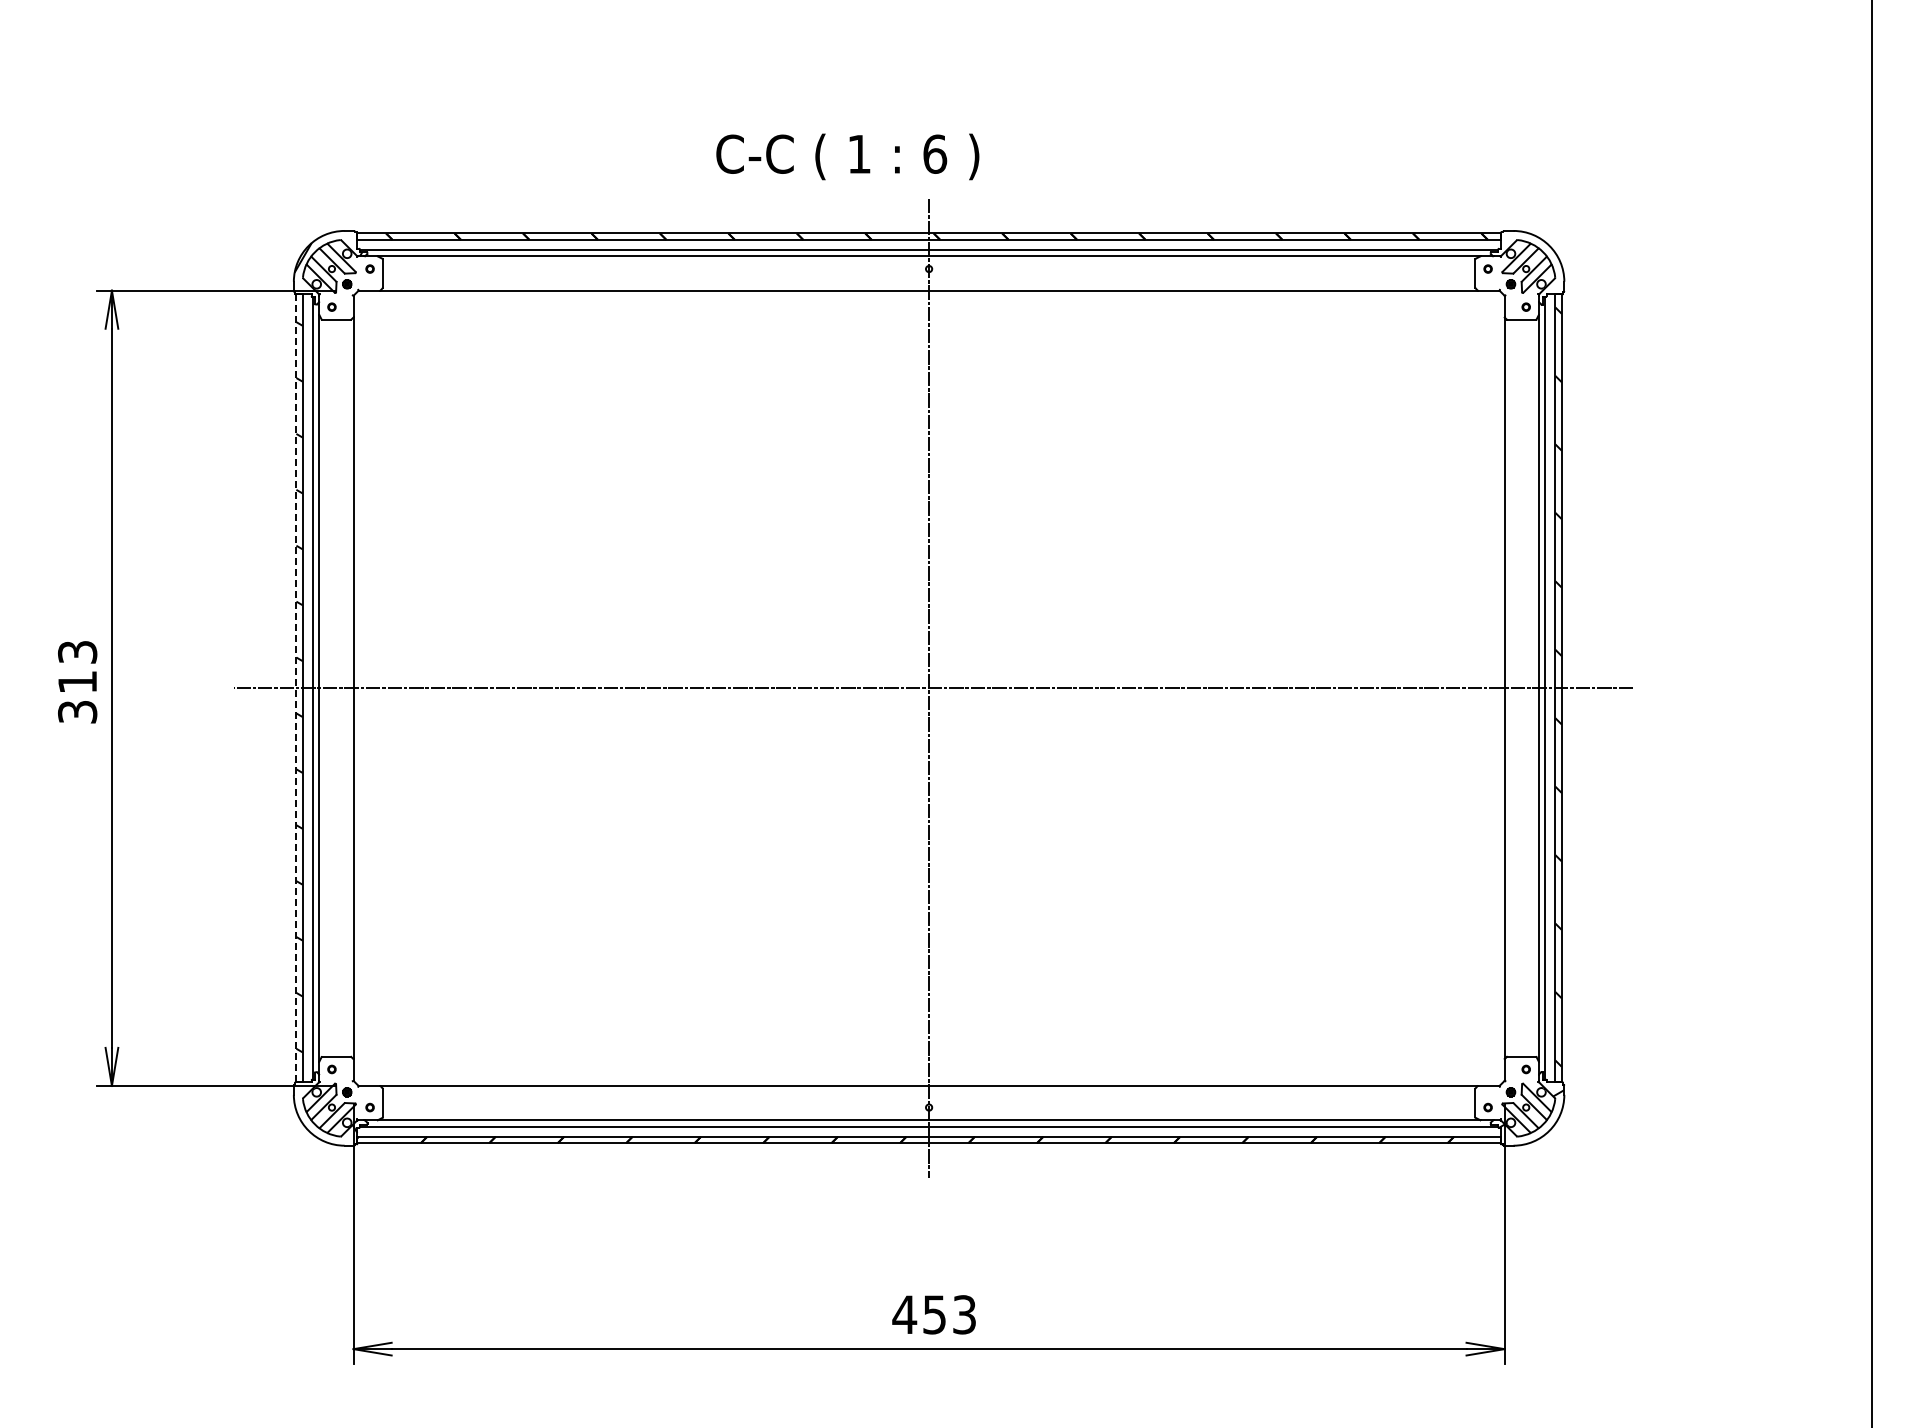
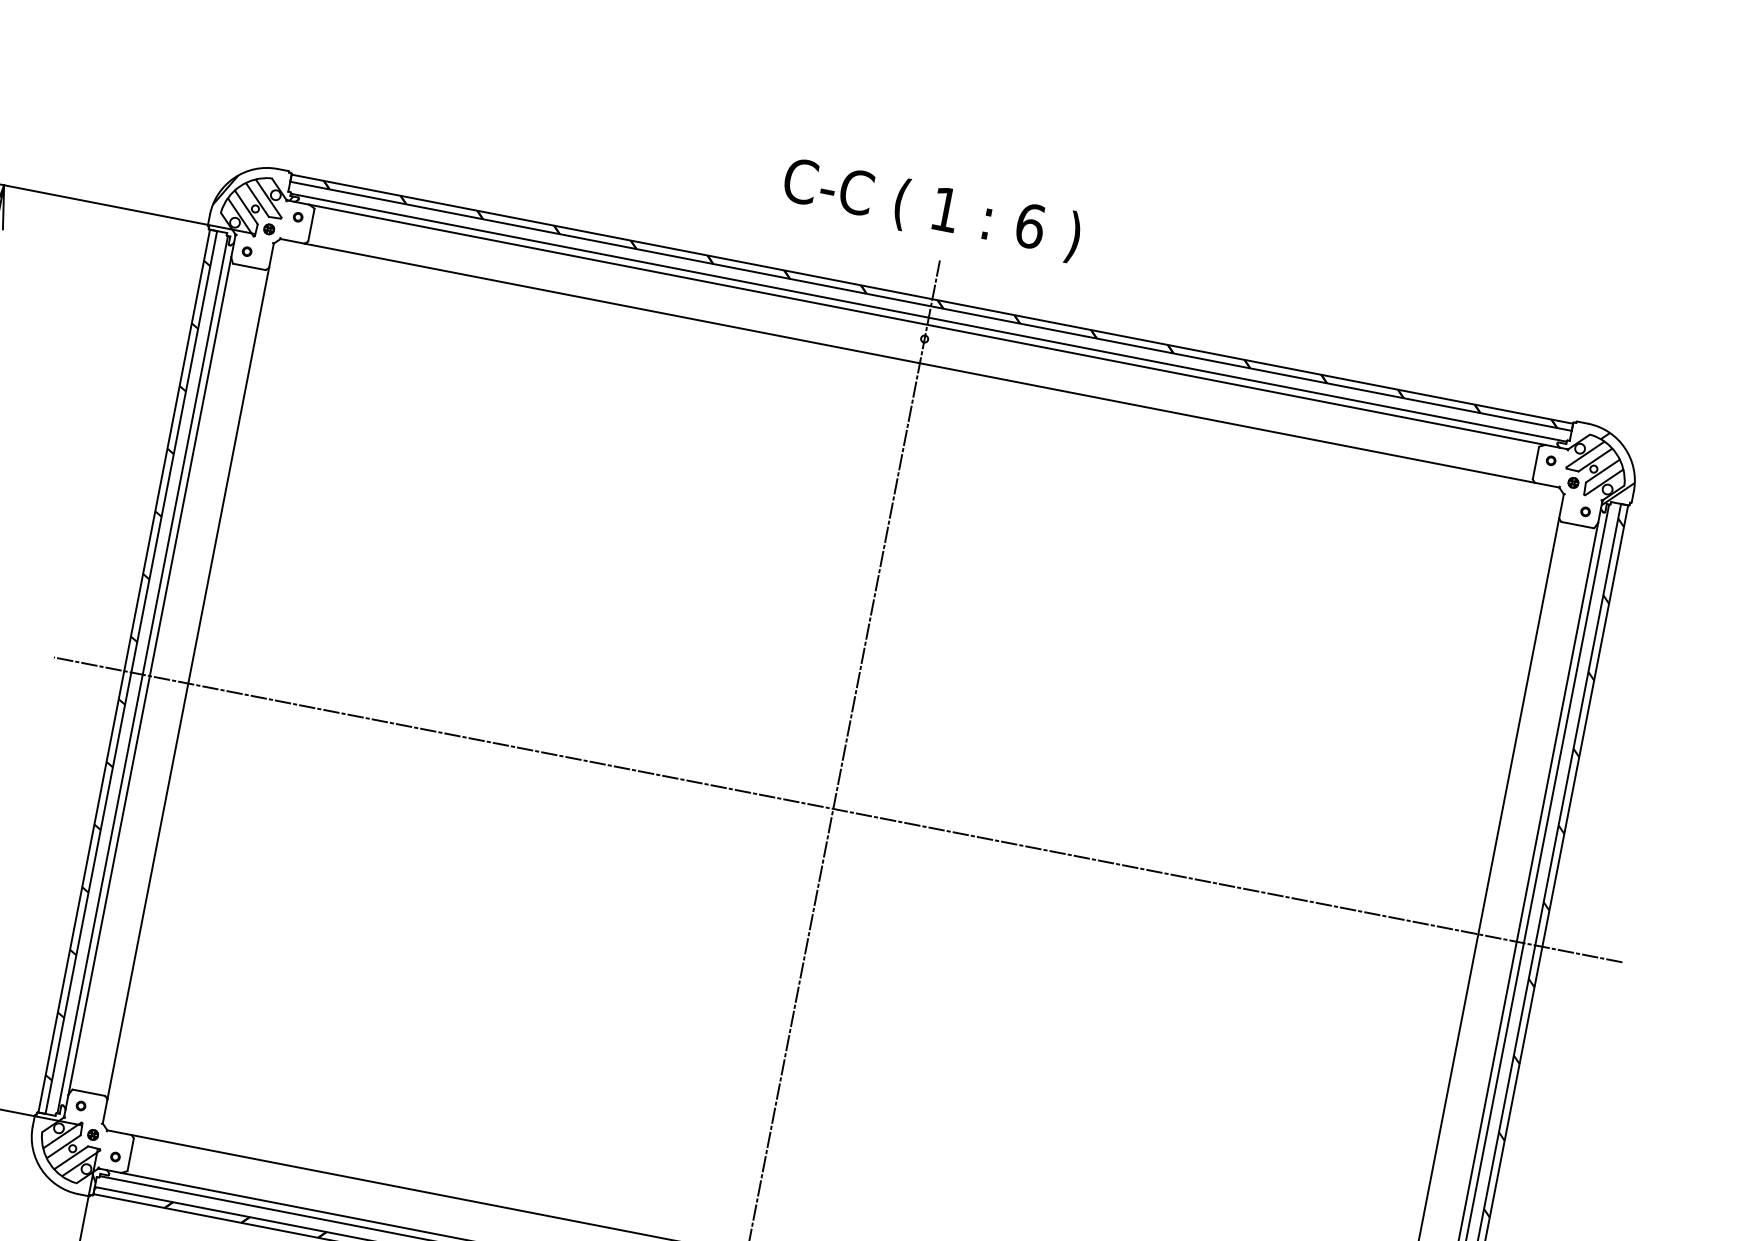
text: (847, 156) -> (931, 209), moved
hatch: (1545, 266) -> (1616, 470), added
line: (296, 688) -> (124, 671), dashed -> solid

